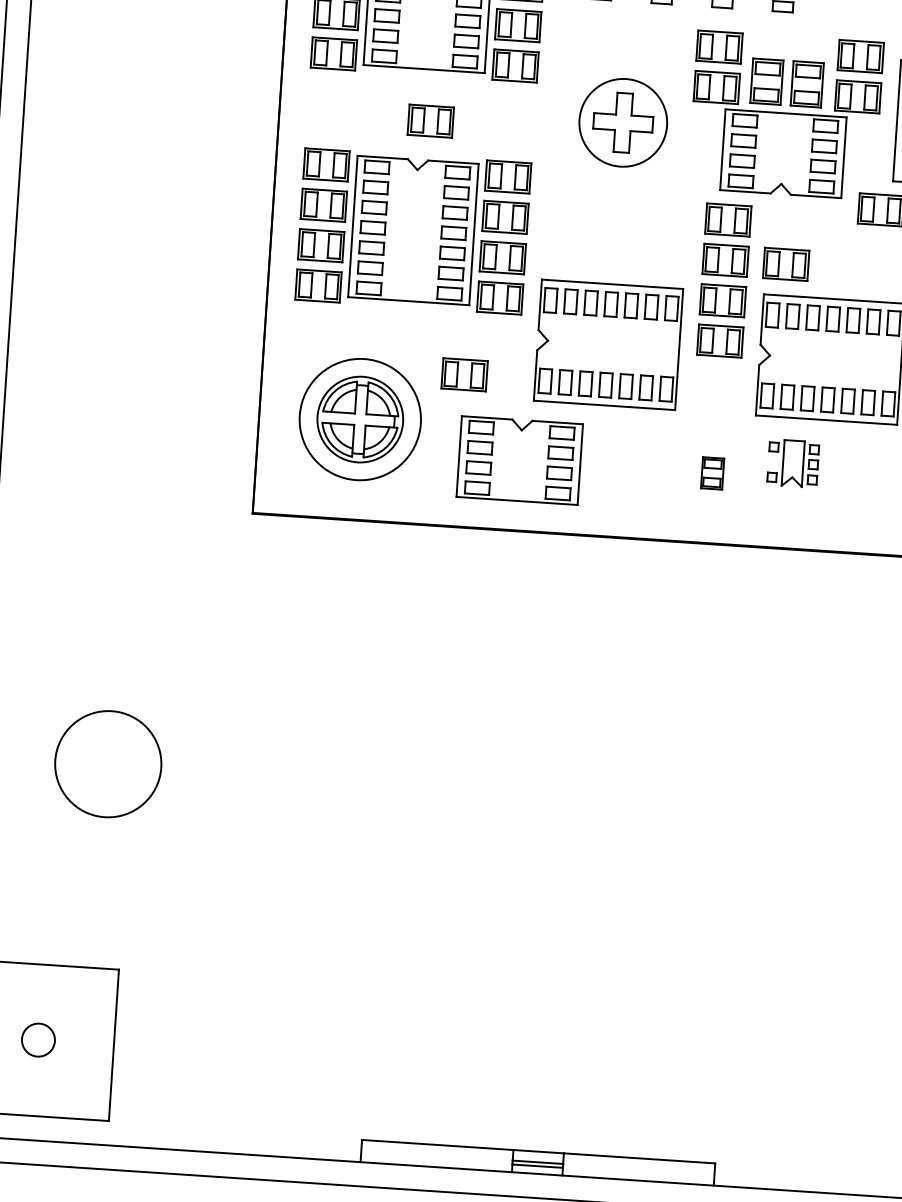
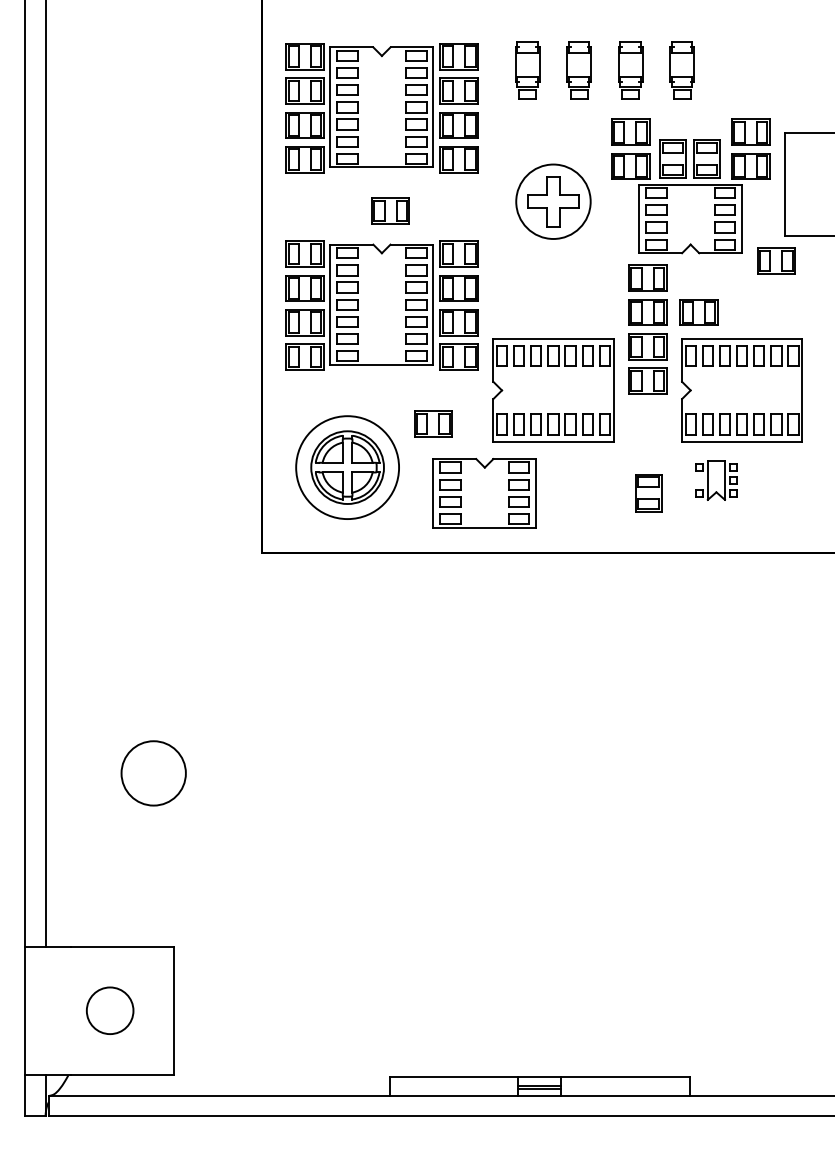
part: (712, 473) -> (648, 493), size x1.43
circle: (108, 764) -> (153, 773), size x0.71
circle: (37, 1039) -> (109, 1010), size x1.67

